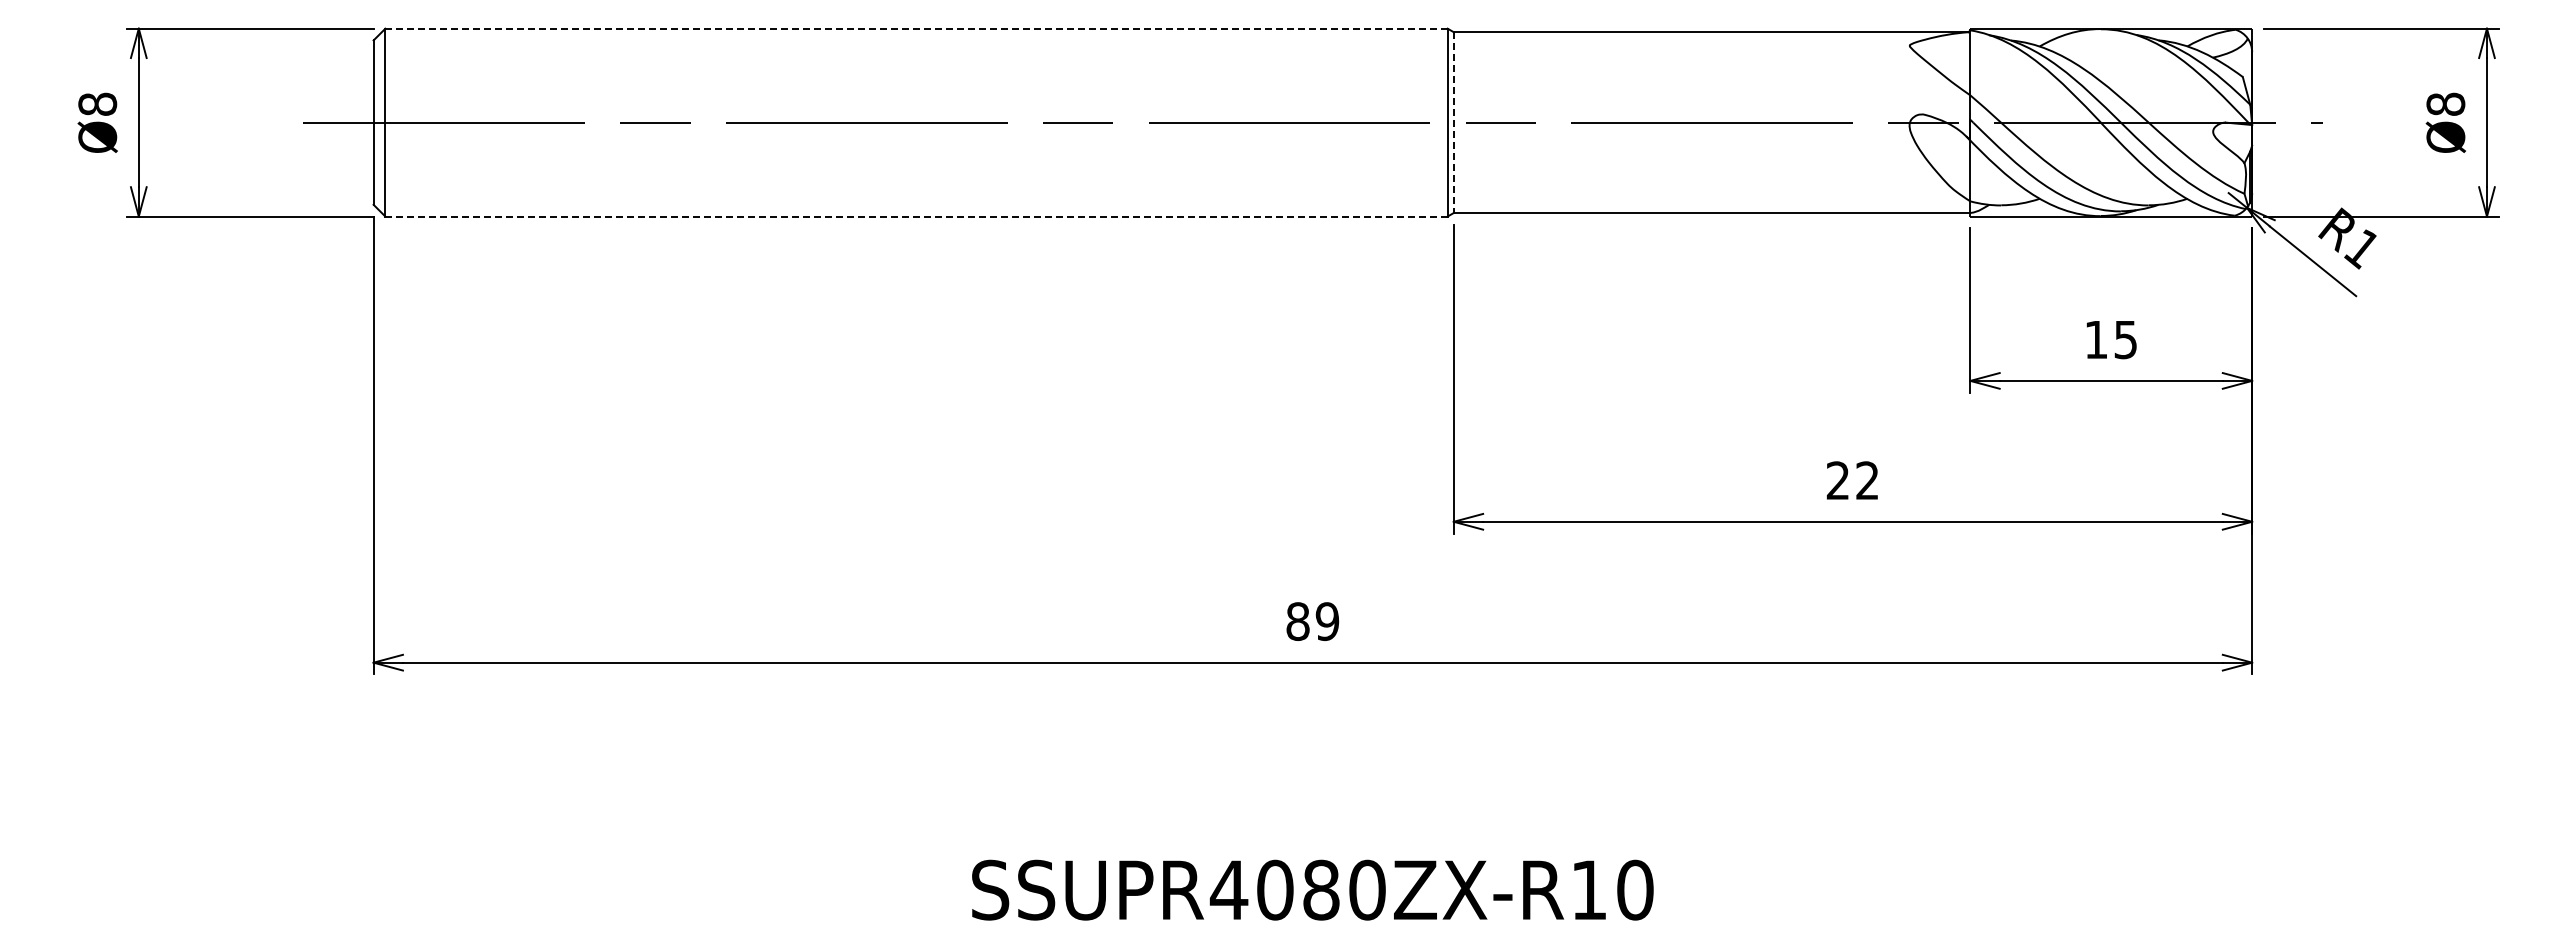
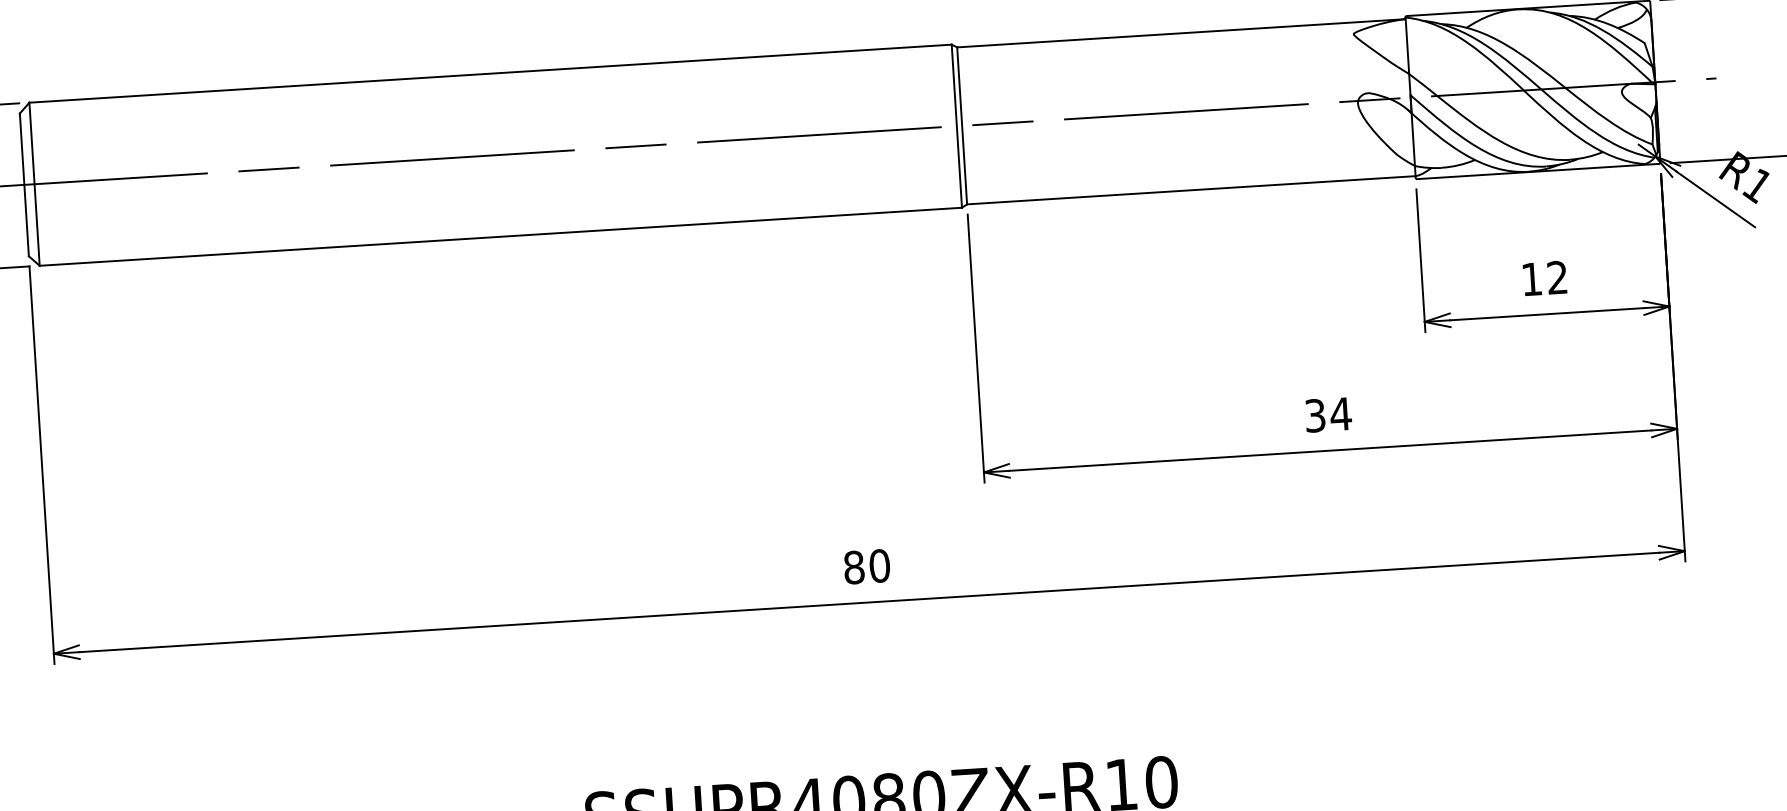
line: (916, 28) -> (490, 73), dashed -> solid
line: (1453, 123) -> (961, 126), dashed -> solid
line: (917, 216) -> (501, 236), dashed -> solid
text: (2125, 339) -> (1557, 277), 15 -> 12
text: (1852, 480) -> (1327, 414), 22 -> 34
text: (1327, 621) -> (879, 565), 89 -> 80

